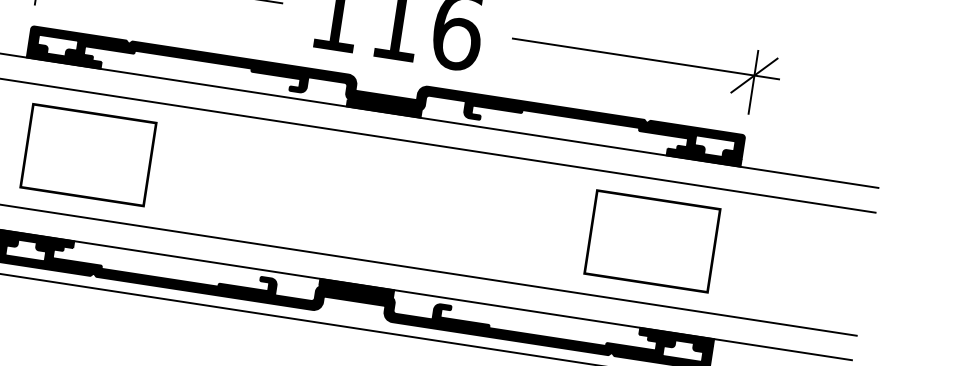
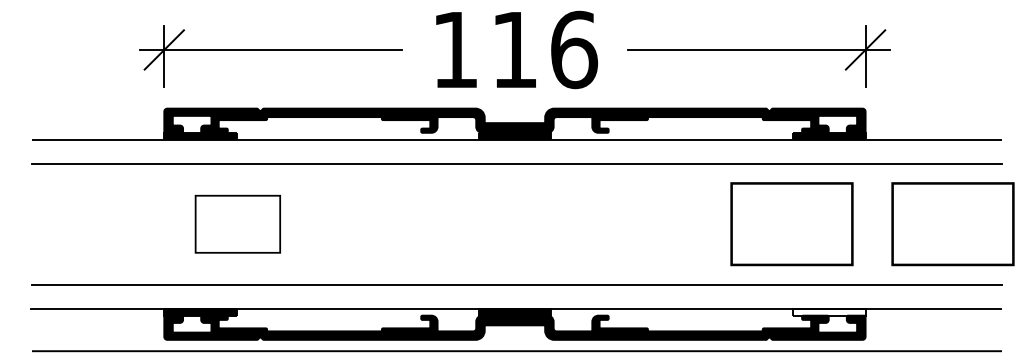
part: (88, 155) -> (237, 224), size x0.7
part: (815, 266) -> (952, 224), added
fill: (676, 337) -> (829, 312), removed

